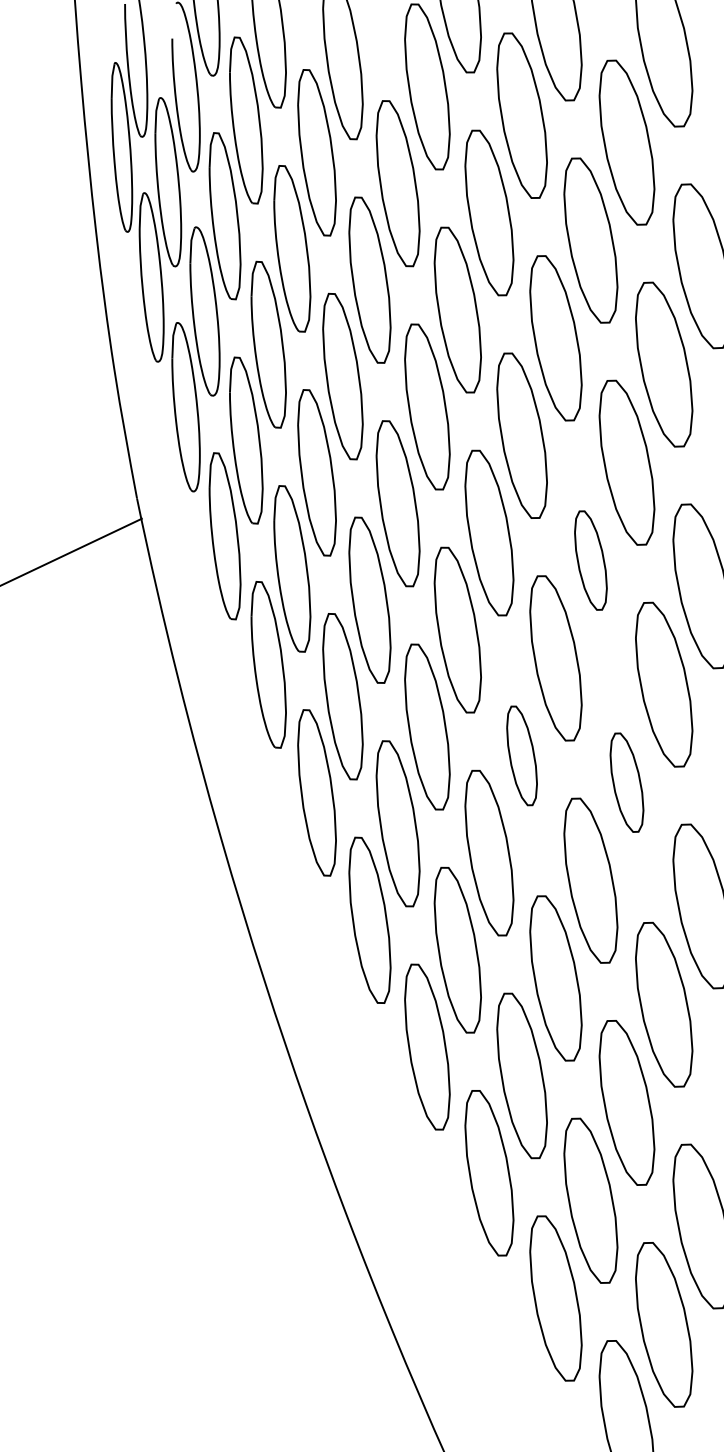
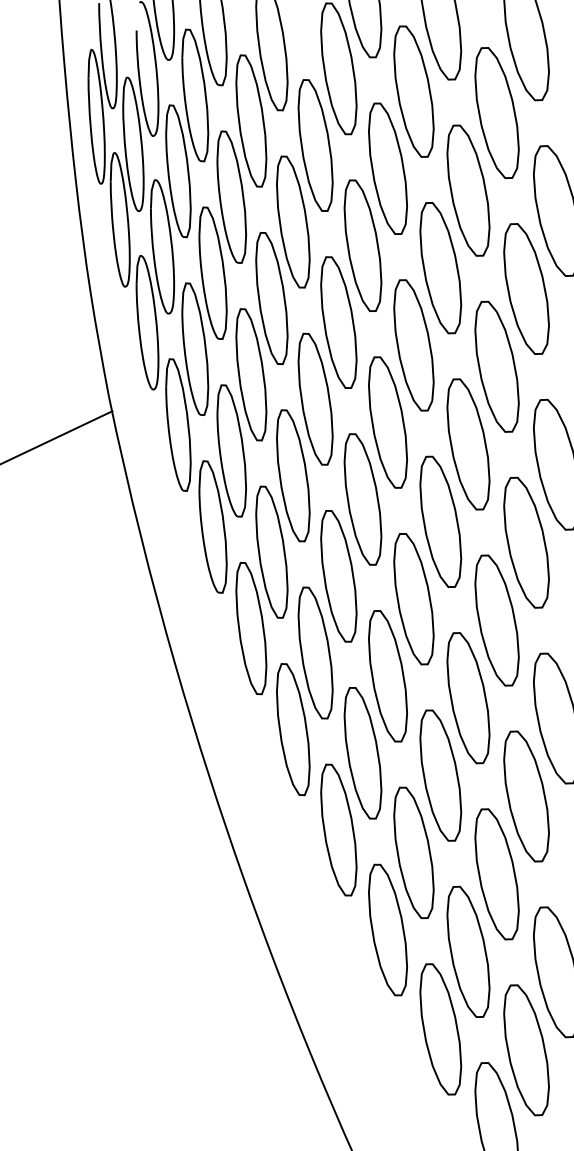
part: (590, 560) -> (468, 444), size x1.67
part: (521, 755) -> (413, 598), size x1.67
part: (626, 782) -> (496, 620), size x1.67

